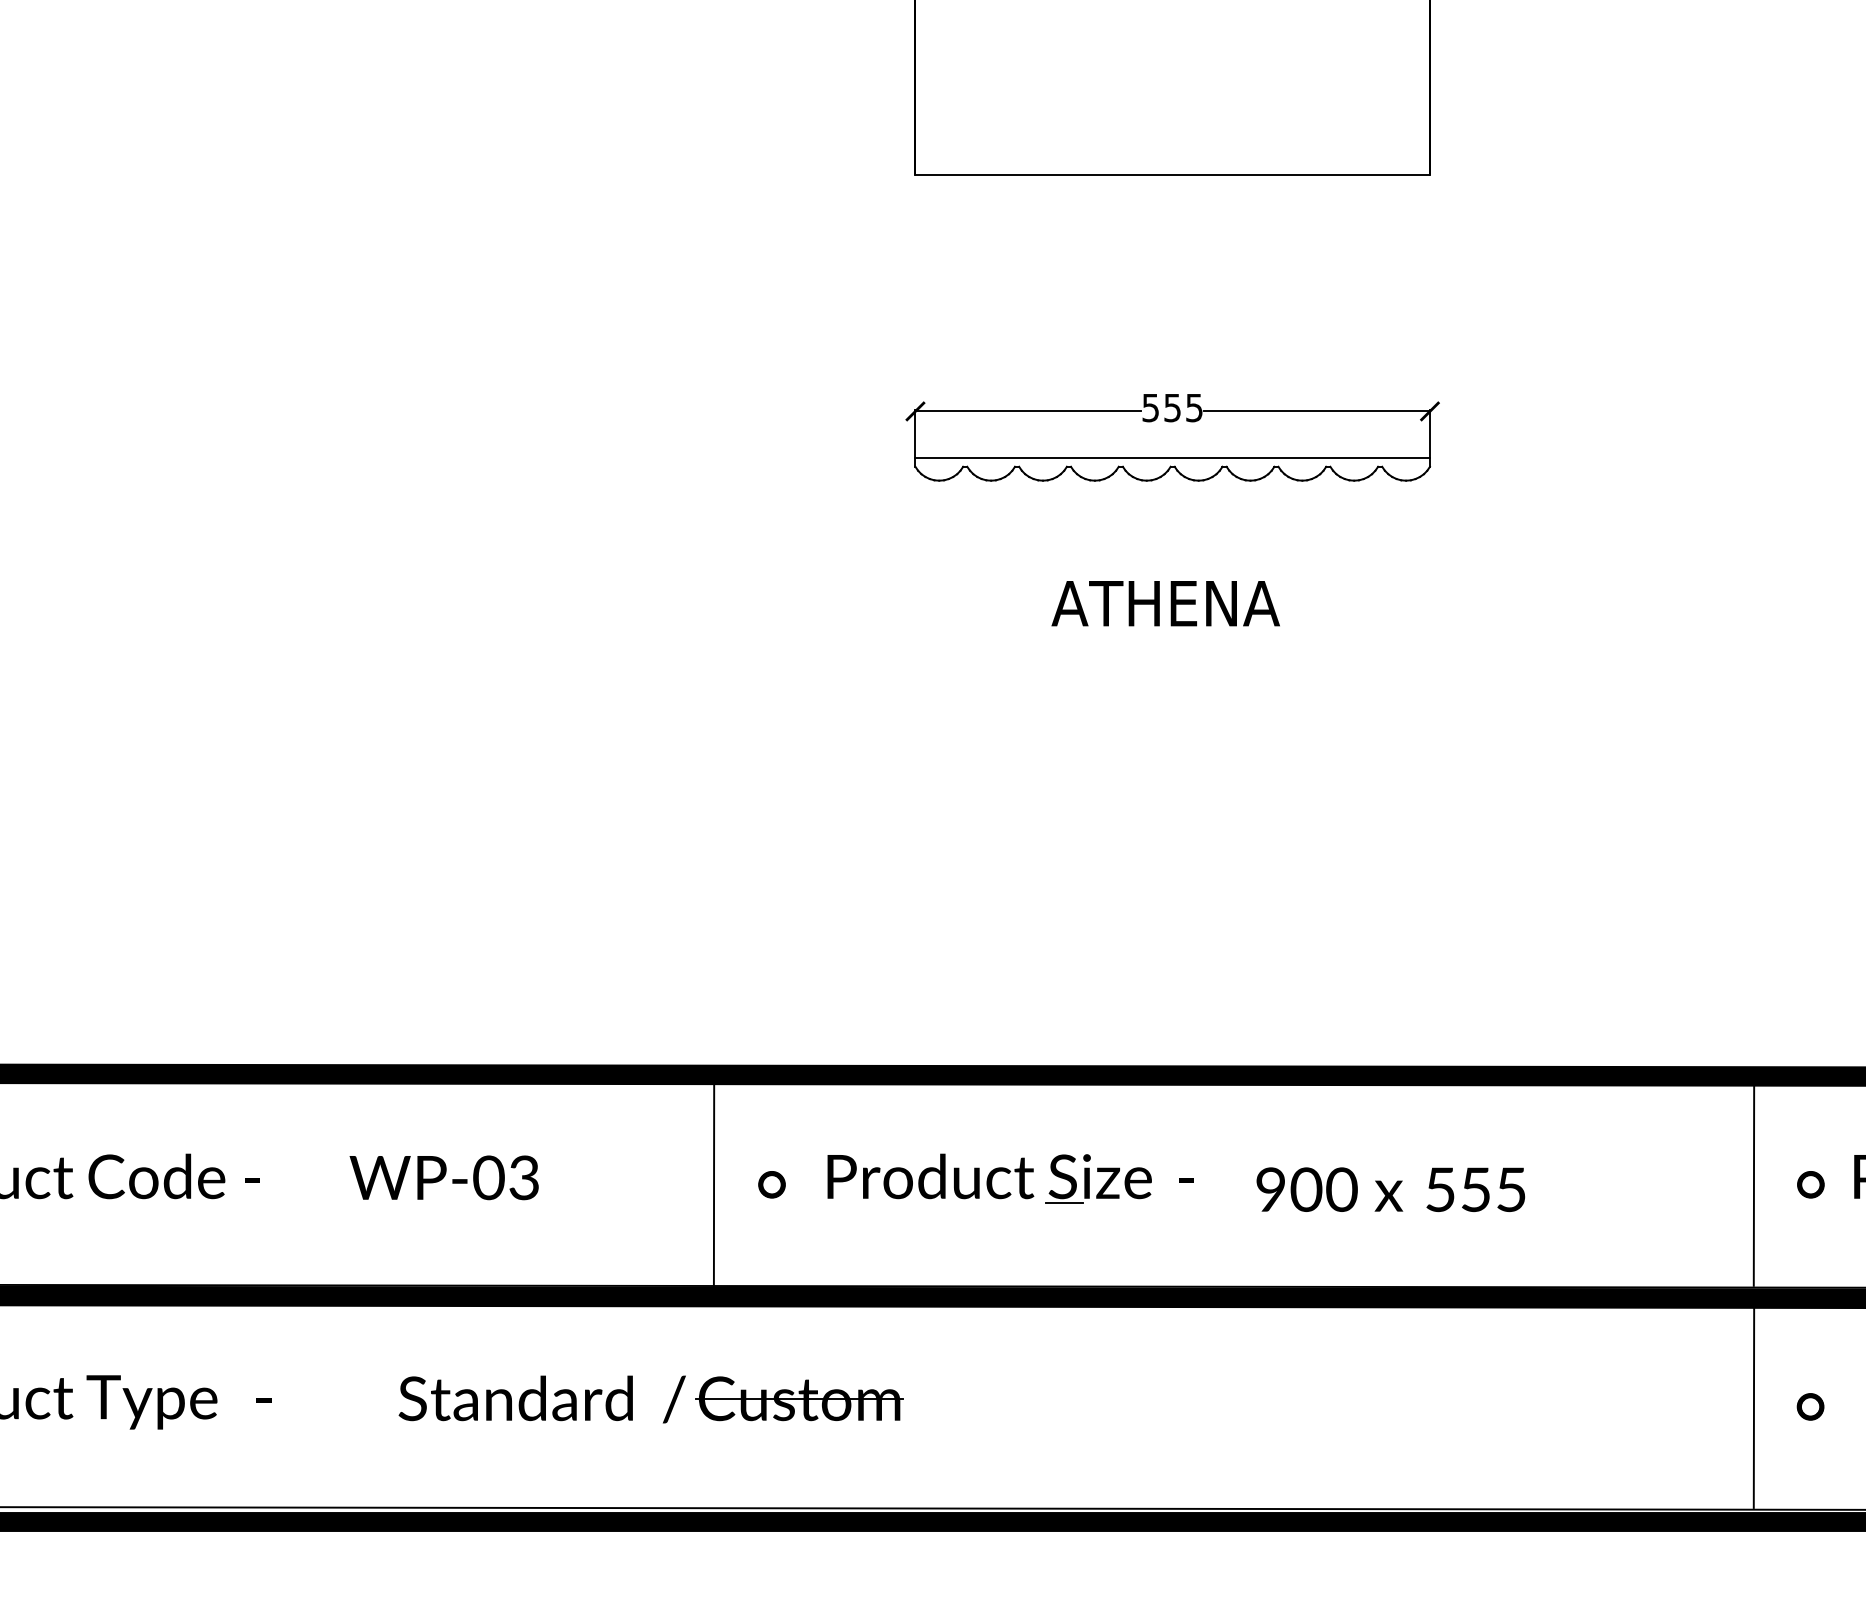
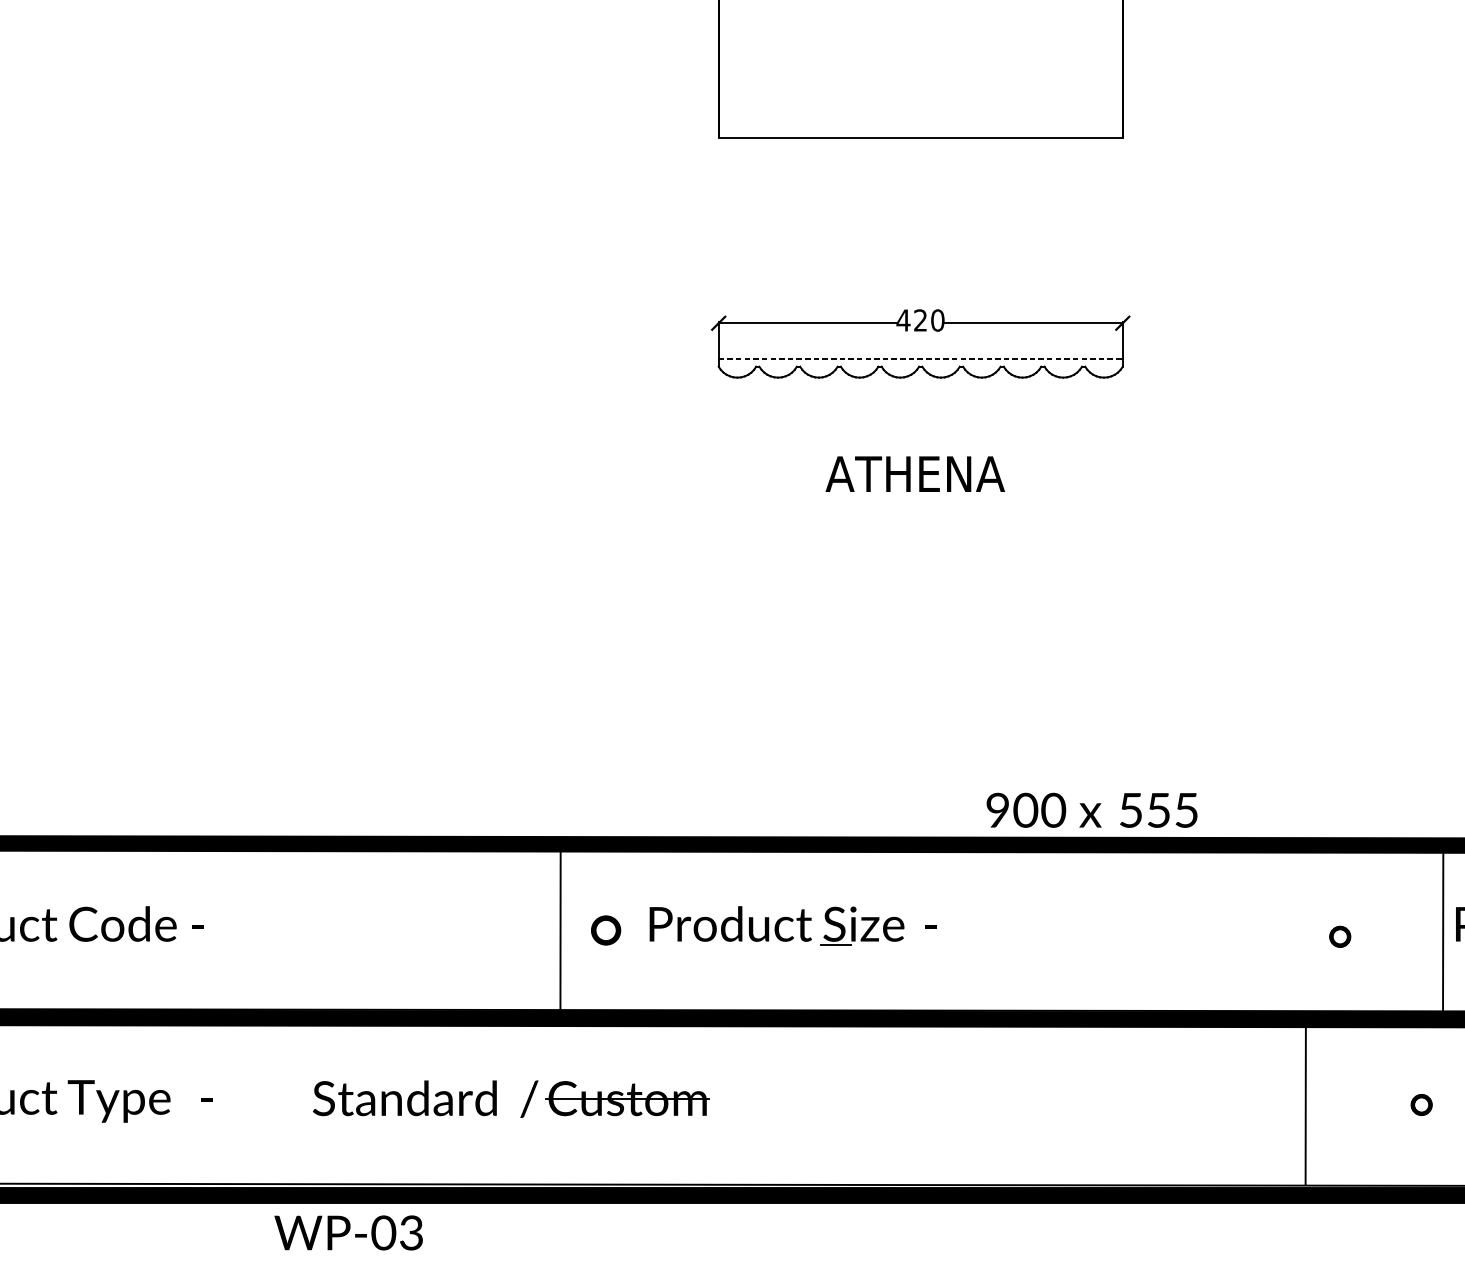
text: (1172, 407) -> (920, 320), 555 -> 420
line: (1173, 457) -> (921, 359), solid -> dashed
text: (443, 1177) -> (348, 1232), moved
part: (771, 1184) -> (605, 930), size x1.4
line: (1753, 1184) -> (1442, 930), moved
part: (1810, 1184) -> (1339, 936), moved
text: (1390, 1189) -> (1091, 810), moved
line: (1753, 1406) -> (1305, 1104), moved

